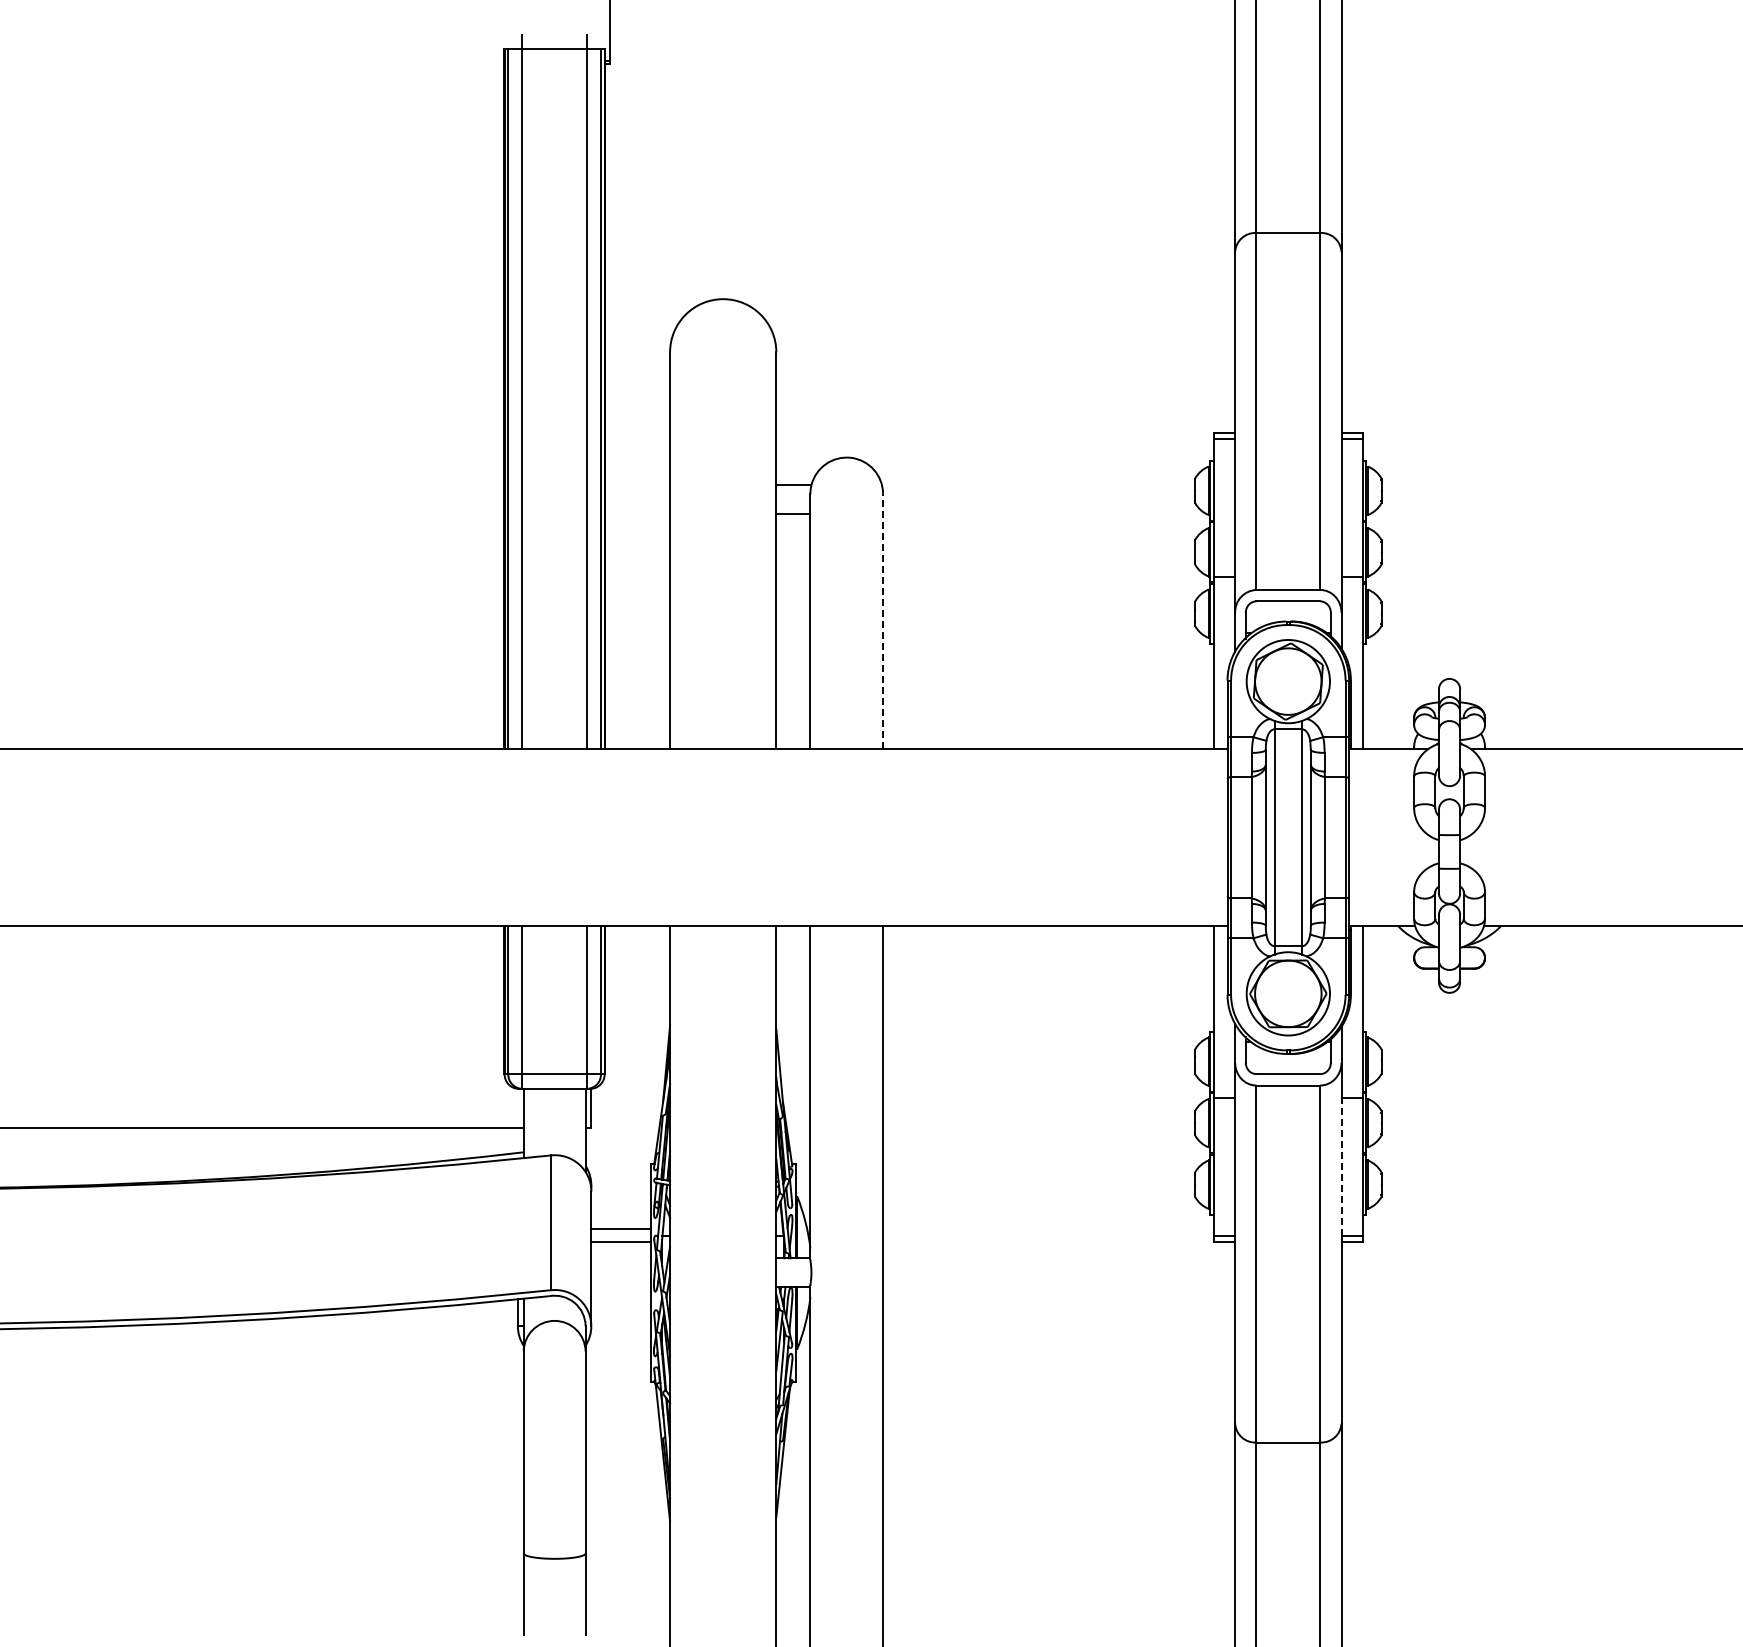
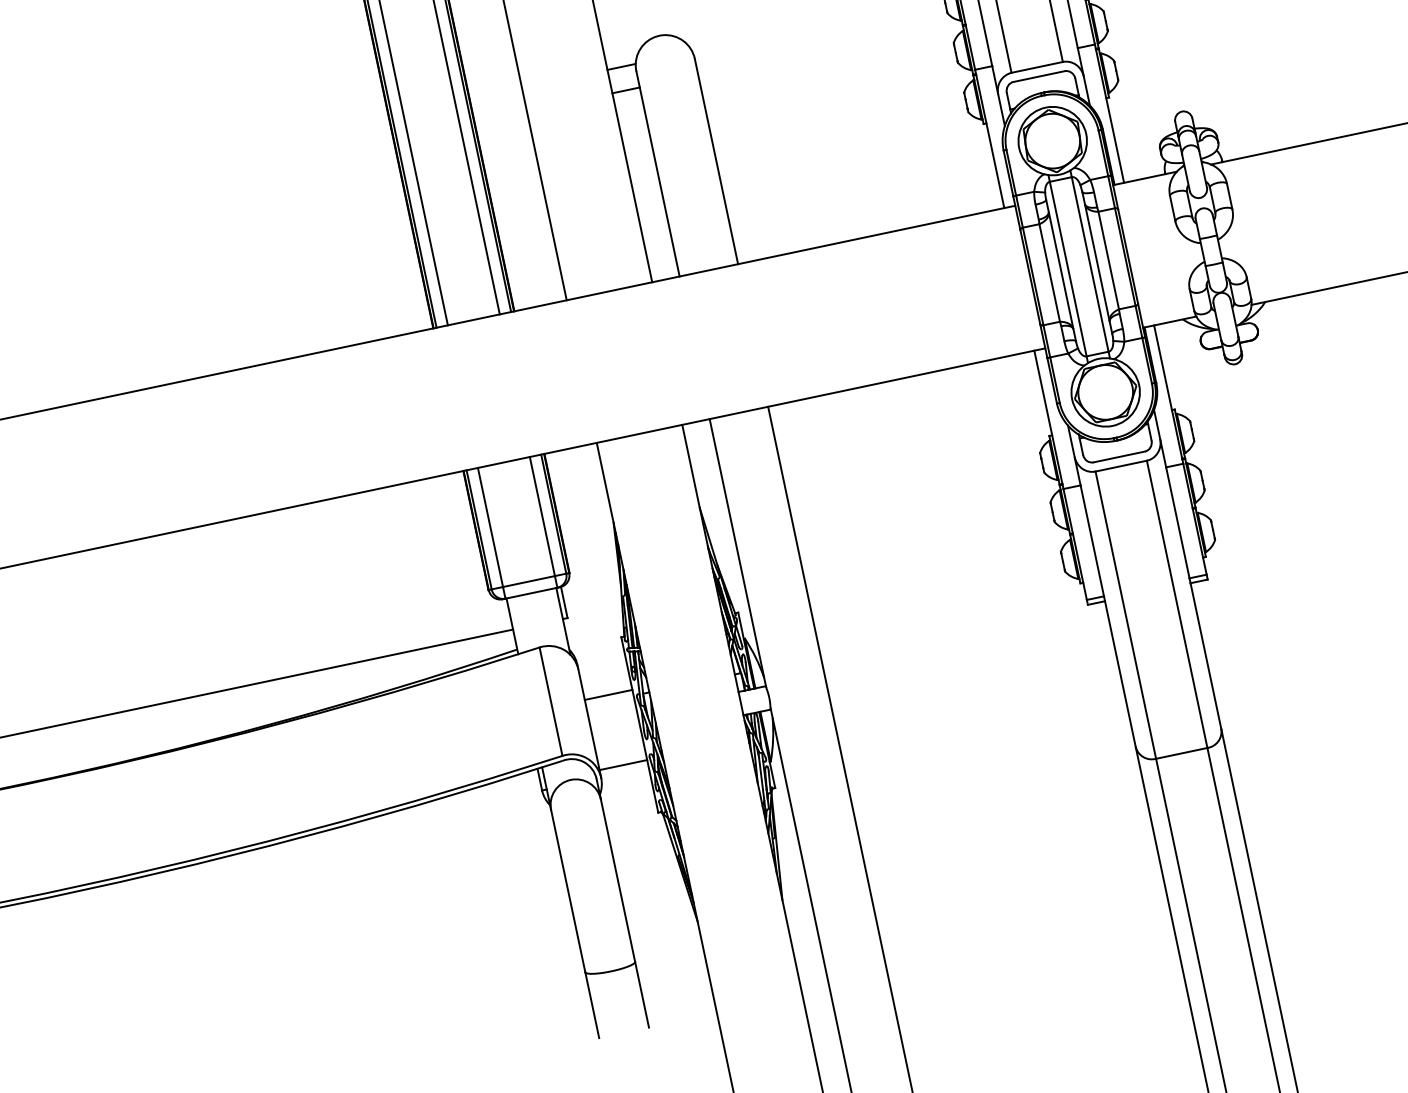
line: (883, 621) -> (716, 161), dashed -> solid
line: (1341, 1167) -> (1177, 523), dashed -> solid
line: (620, 1242) -> (623, 765), moved

